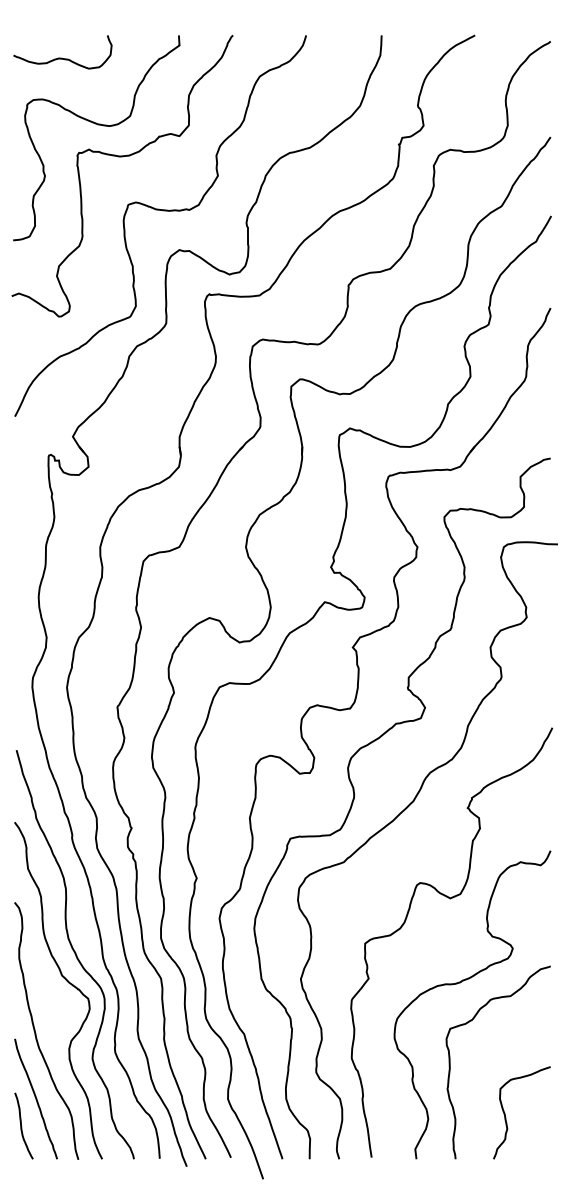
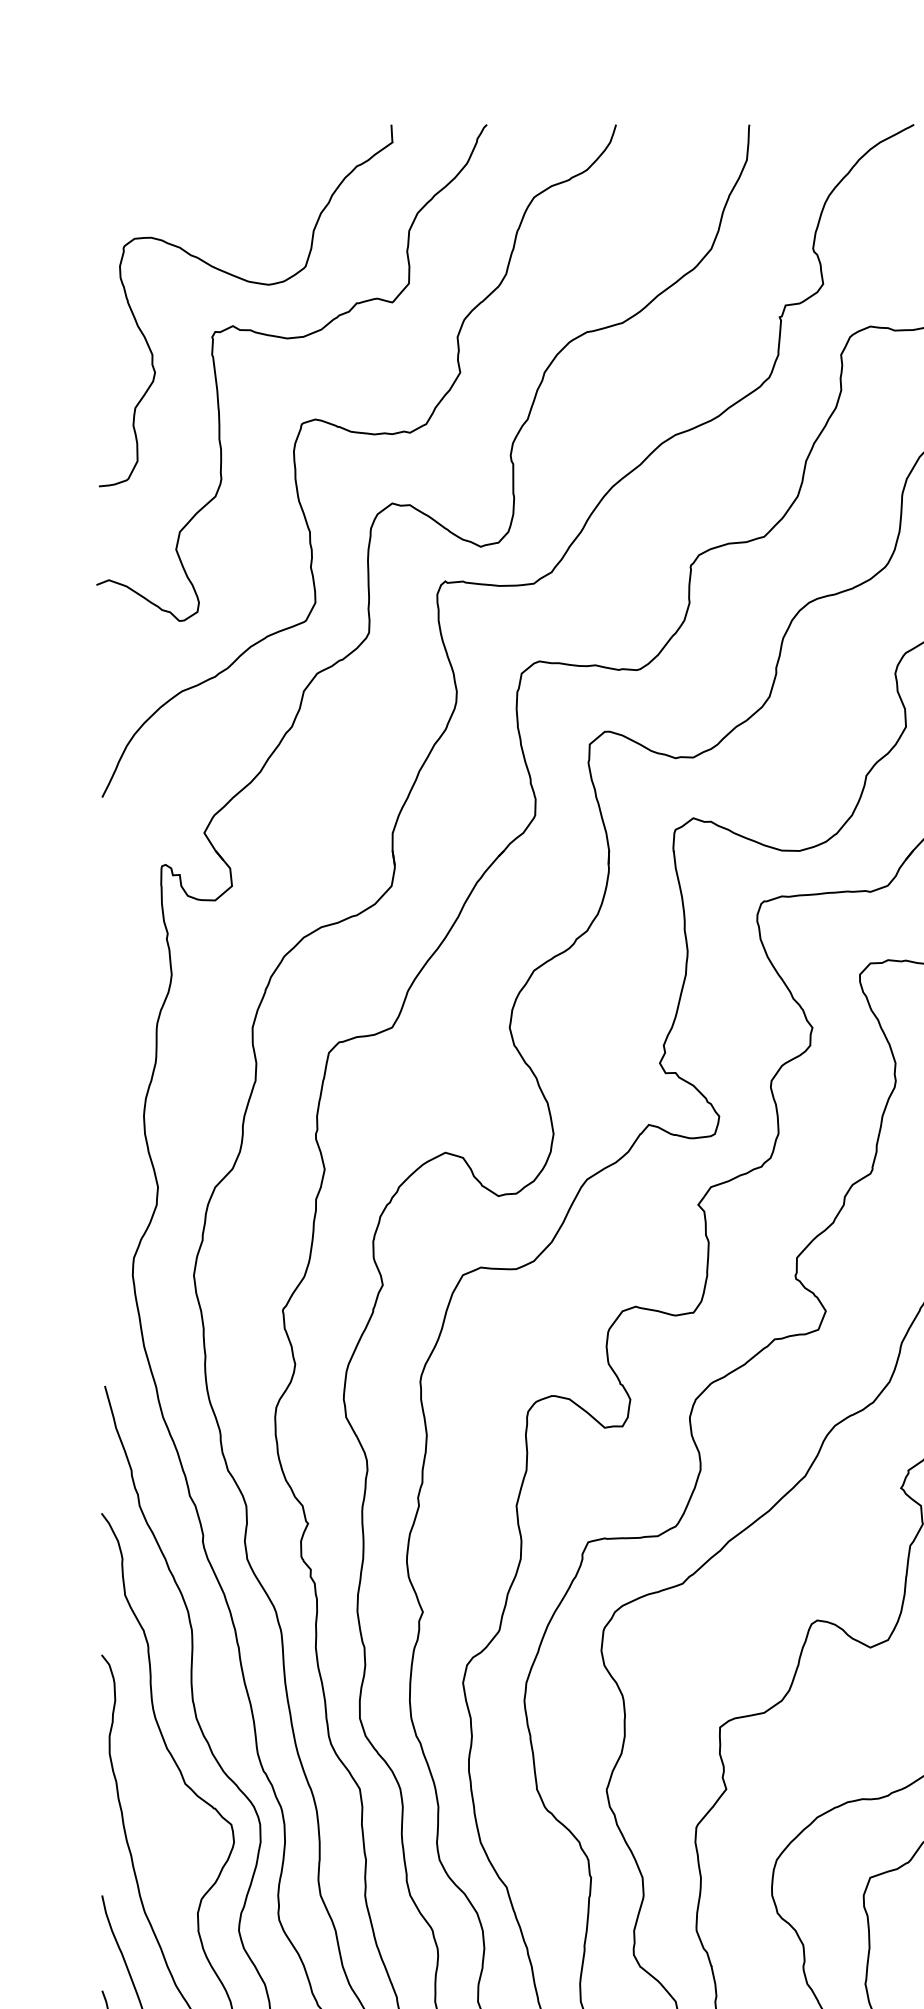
curve: (62, 57) -> (185, 163), removed

